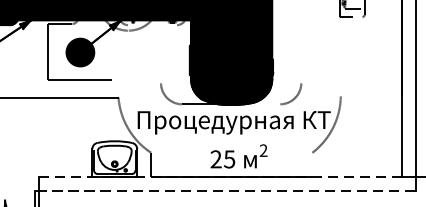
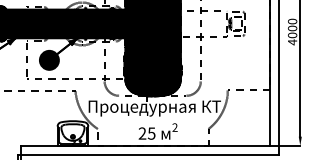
line: (220, 176) -> (145, 145), dashed -> solid
line: (224, 191) -> (148, 155), dashed -> solid

